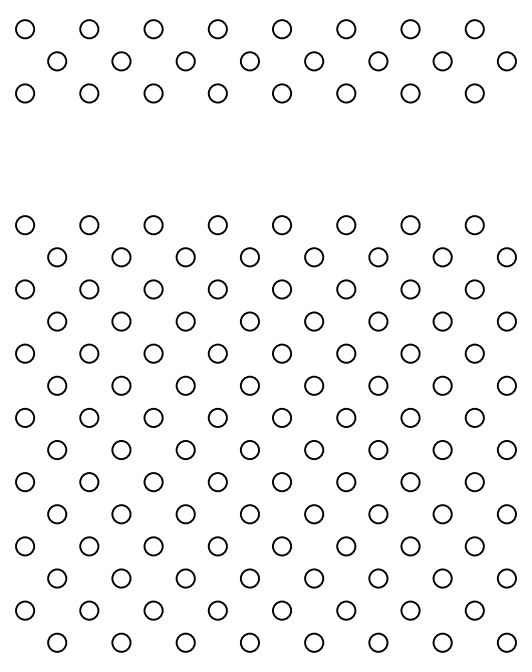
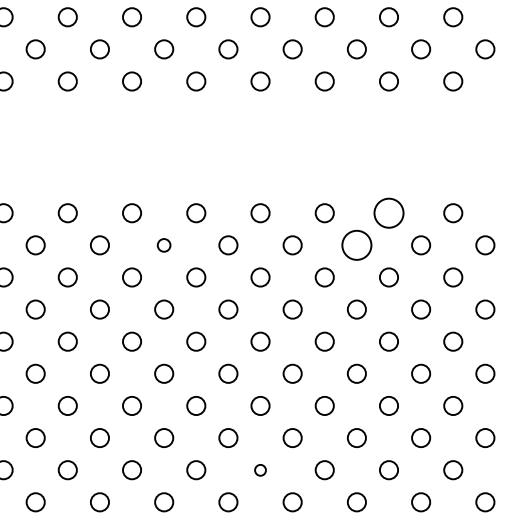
circle: (410, 225) -> (388, 213), size x1.6
circle: (185, 257) -> (163, 245), size x0.7
circle: (378, 257) -> (356, 245), size x1.6
circle: (281, 482) -> (259, 470), size x0.6

